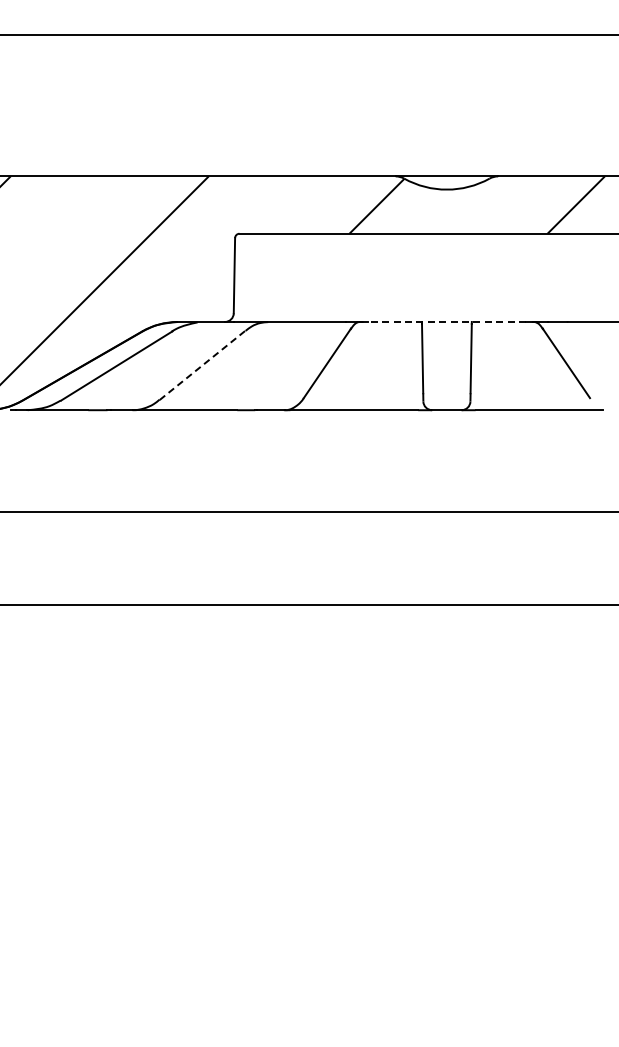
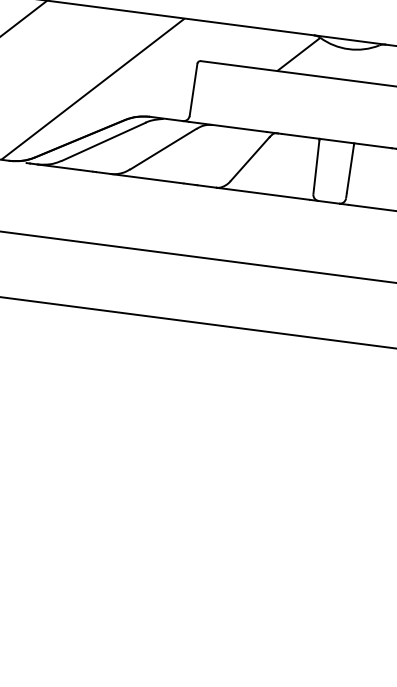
line: (446, 321) -> (336, 140), dashed -> solid
line: (203, 365) -> (163, 149), dashed -> solid

